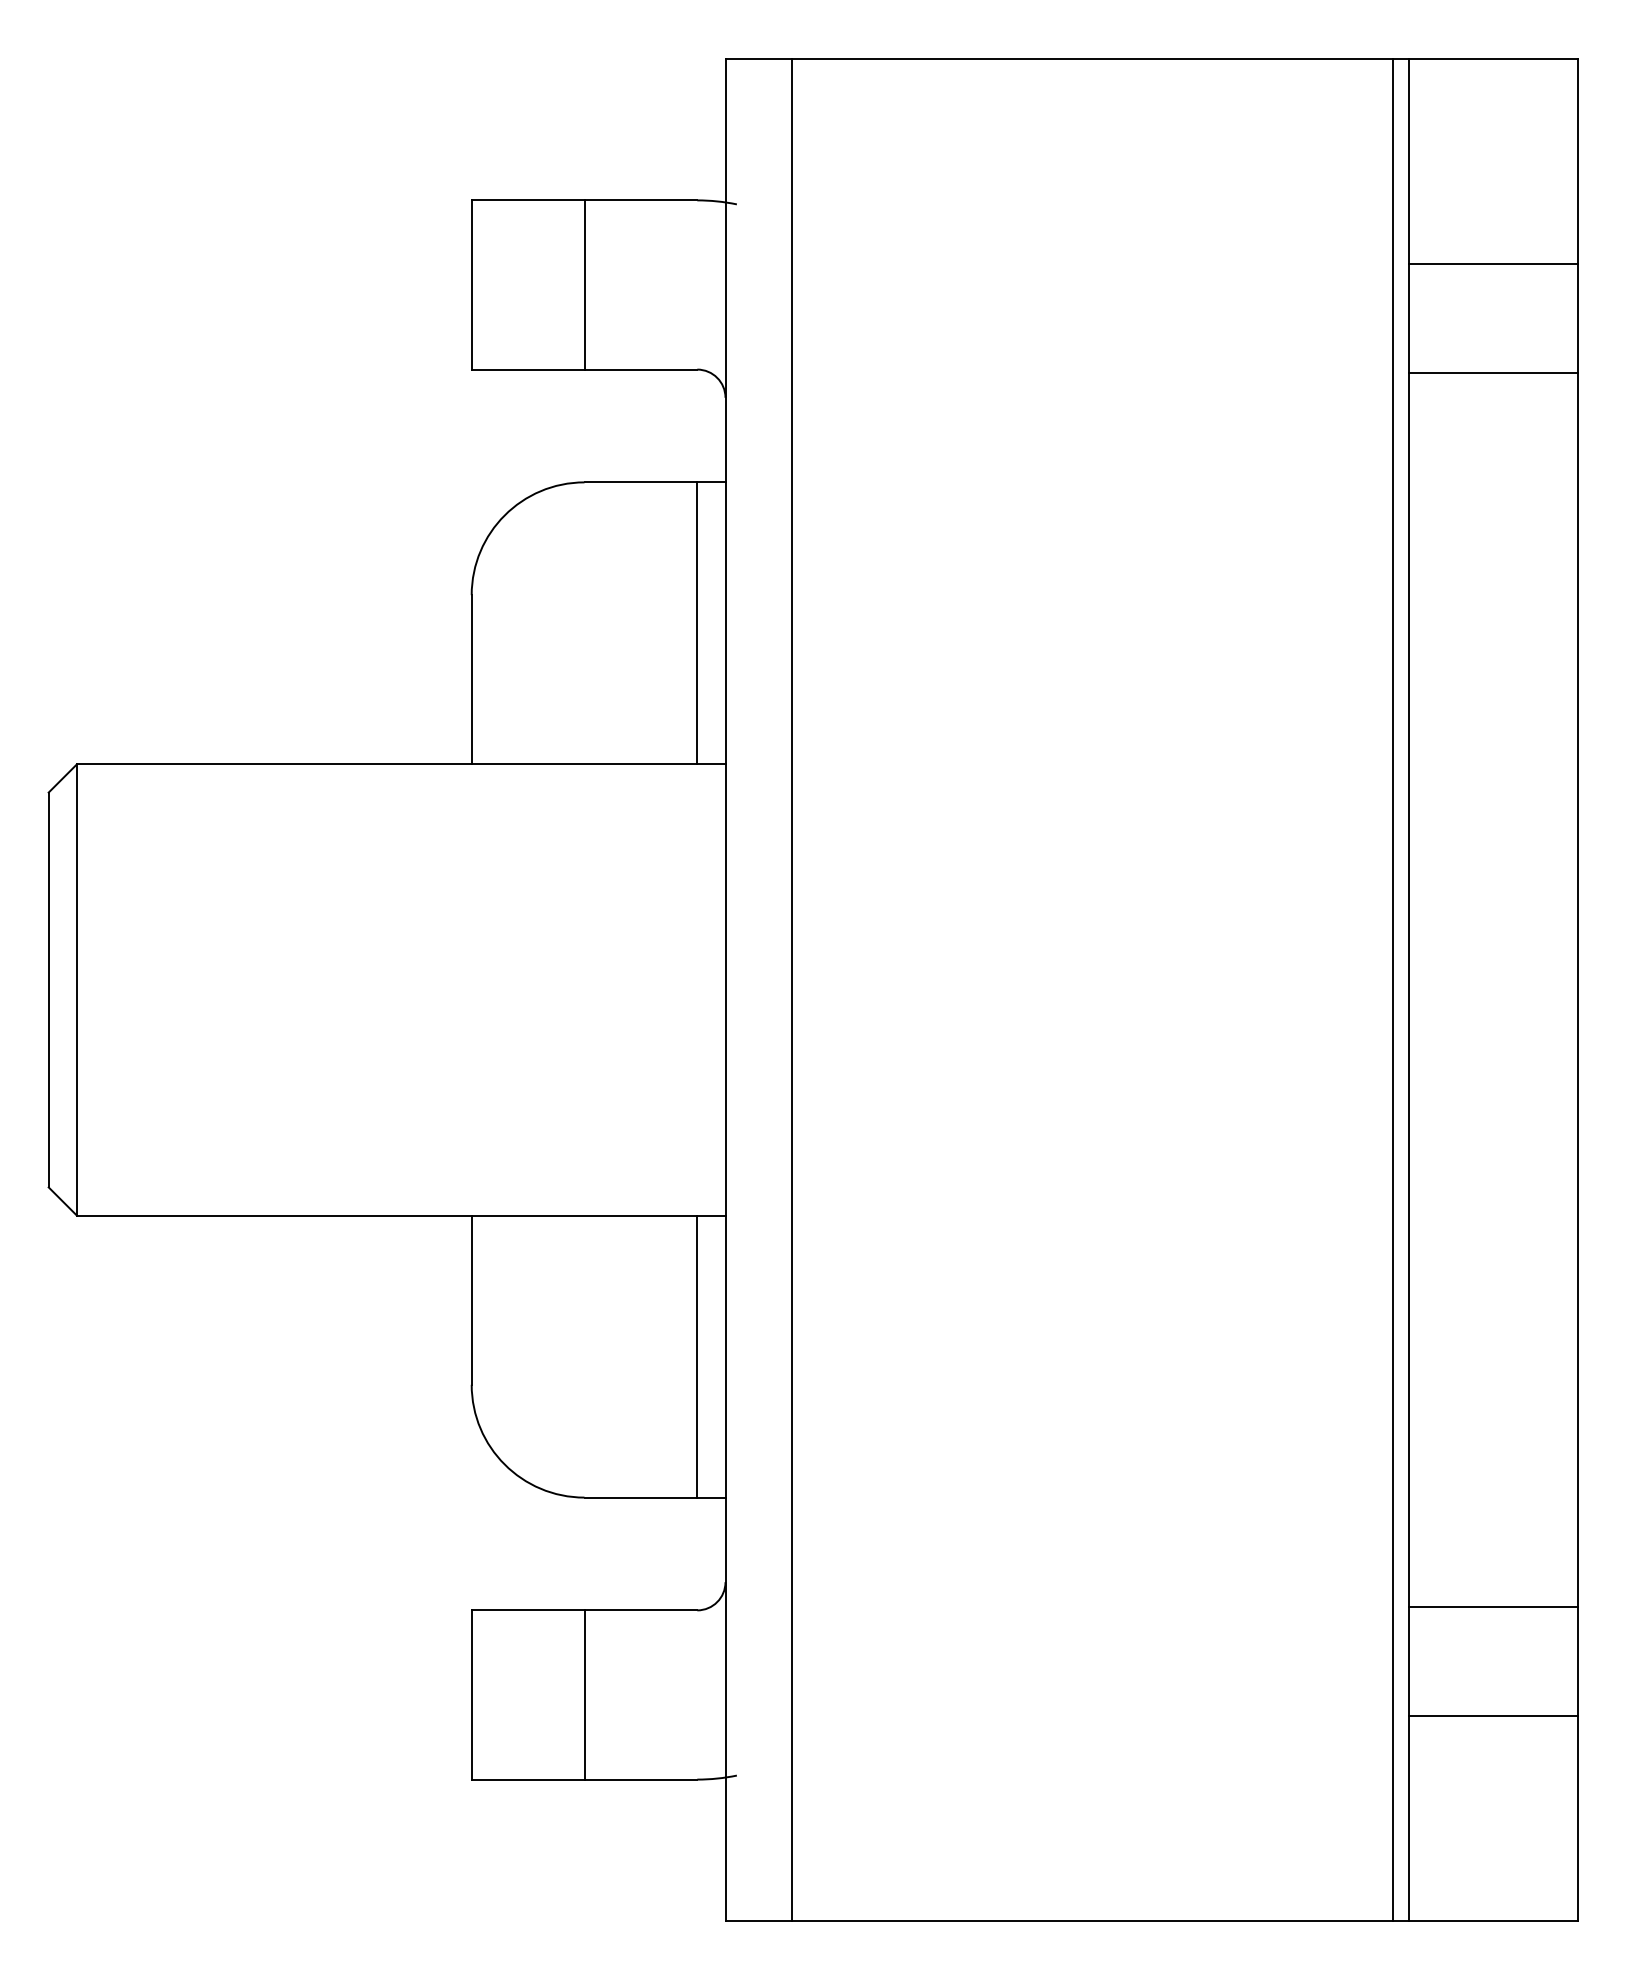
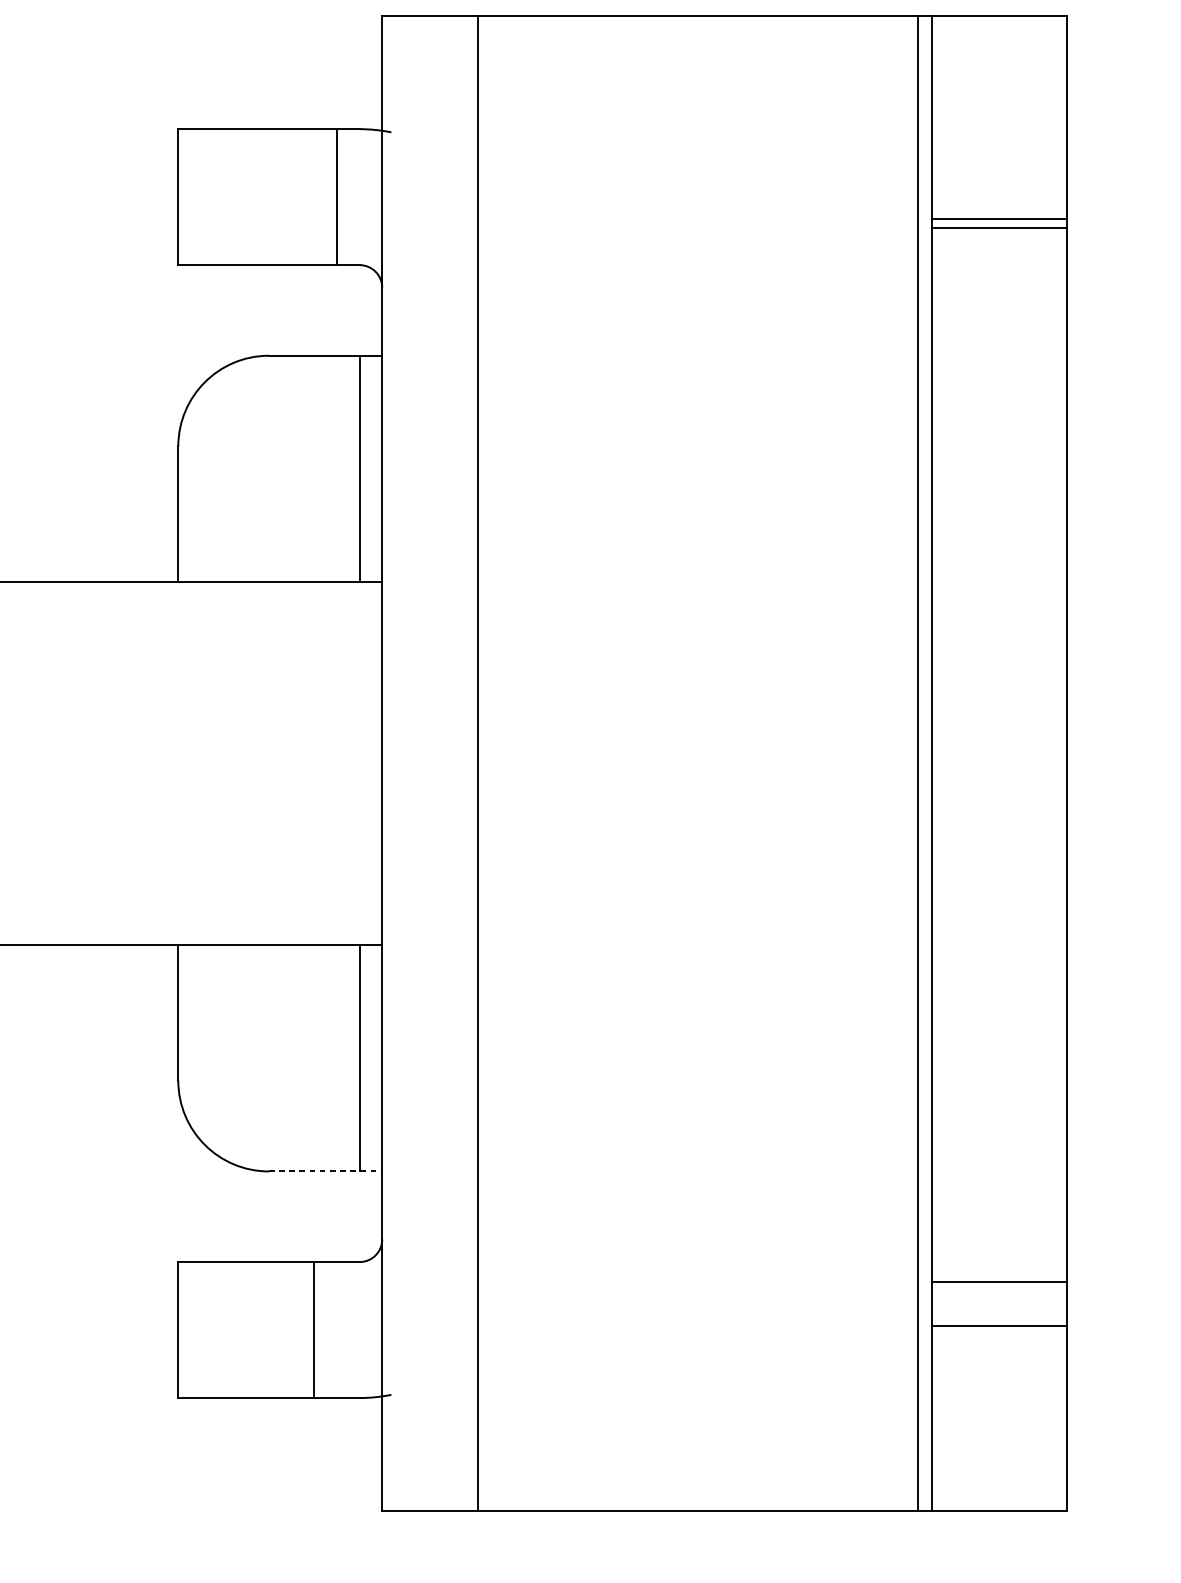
line: (1493, 263) -> (999, 228), moved
line: (584, 284) -> (337, 196), moved
line: (1493, 372) -> (999, 218), moved
line: (791, 989) -> (477, 763), moved
line: (655, 1497) -> (326, 1171), solid -> dashed
line: (1493, 1607) -> (999, 1326), moved
line: (584, 1694) -> (313, 1329), moved
line: (1493, 1716) -> (999, 1282), moved

